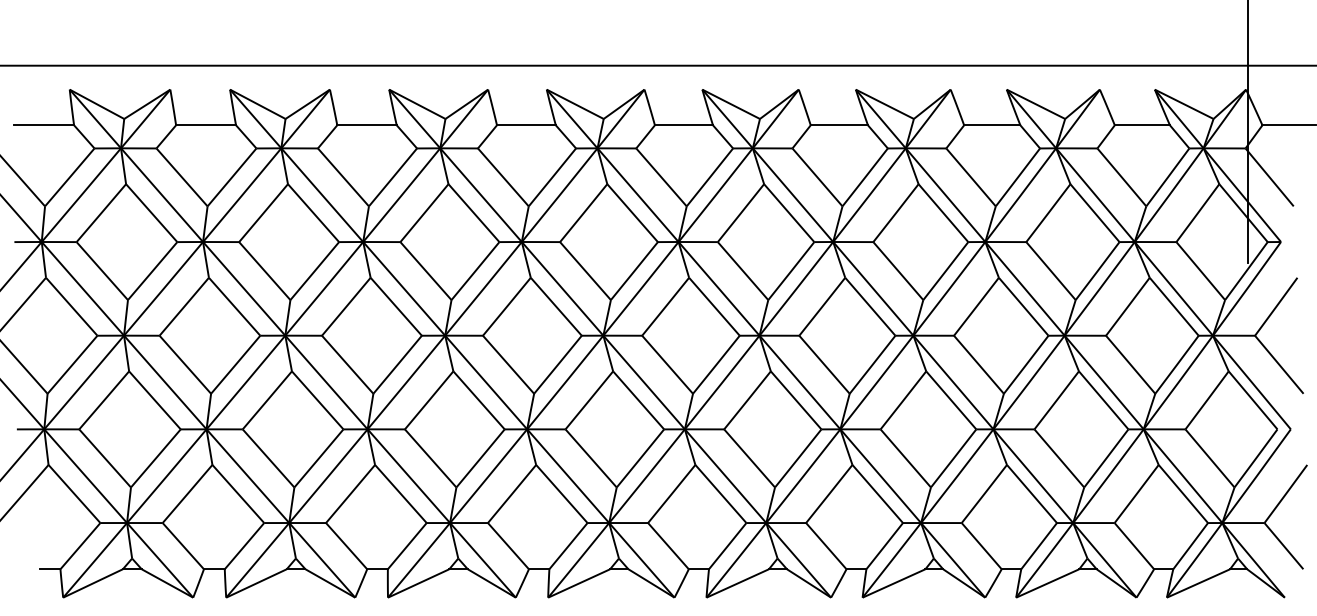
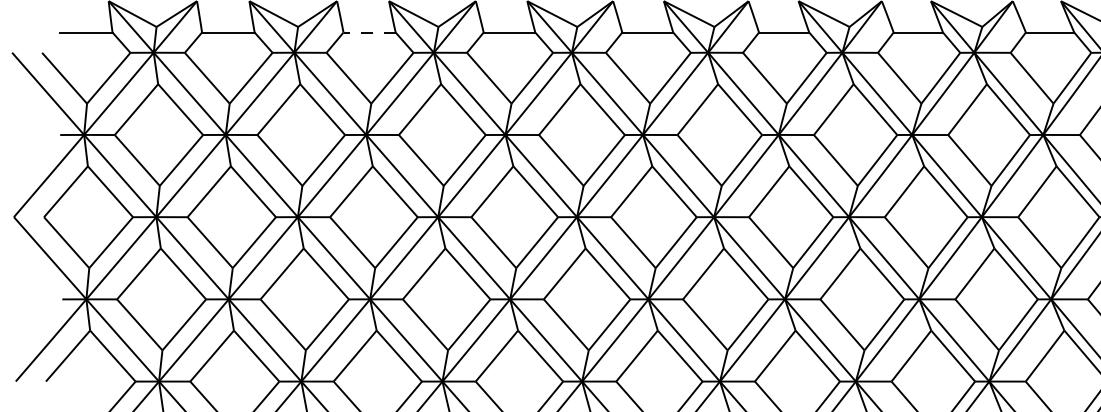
line: (367, 125) -> (370, 32), solid -> dashed

